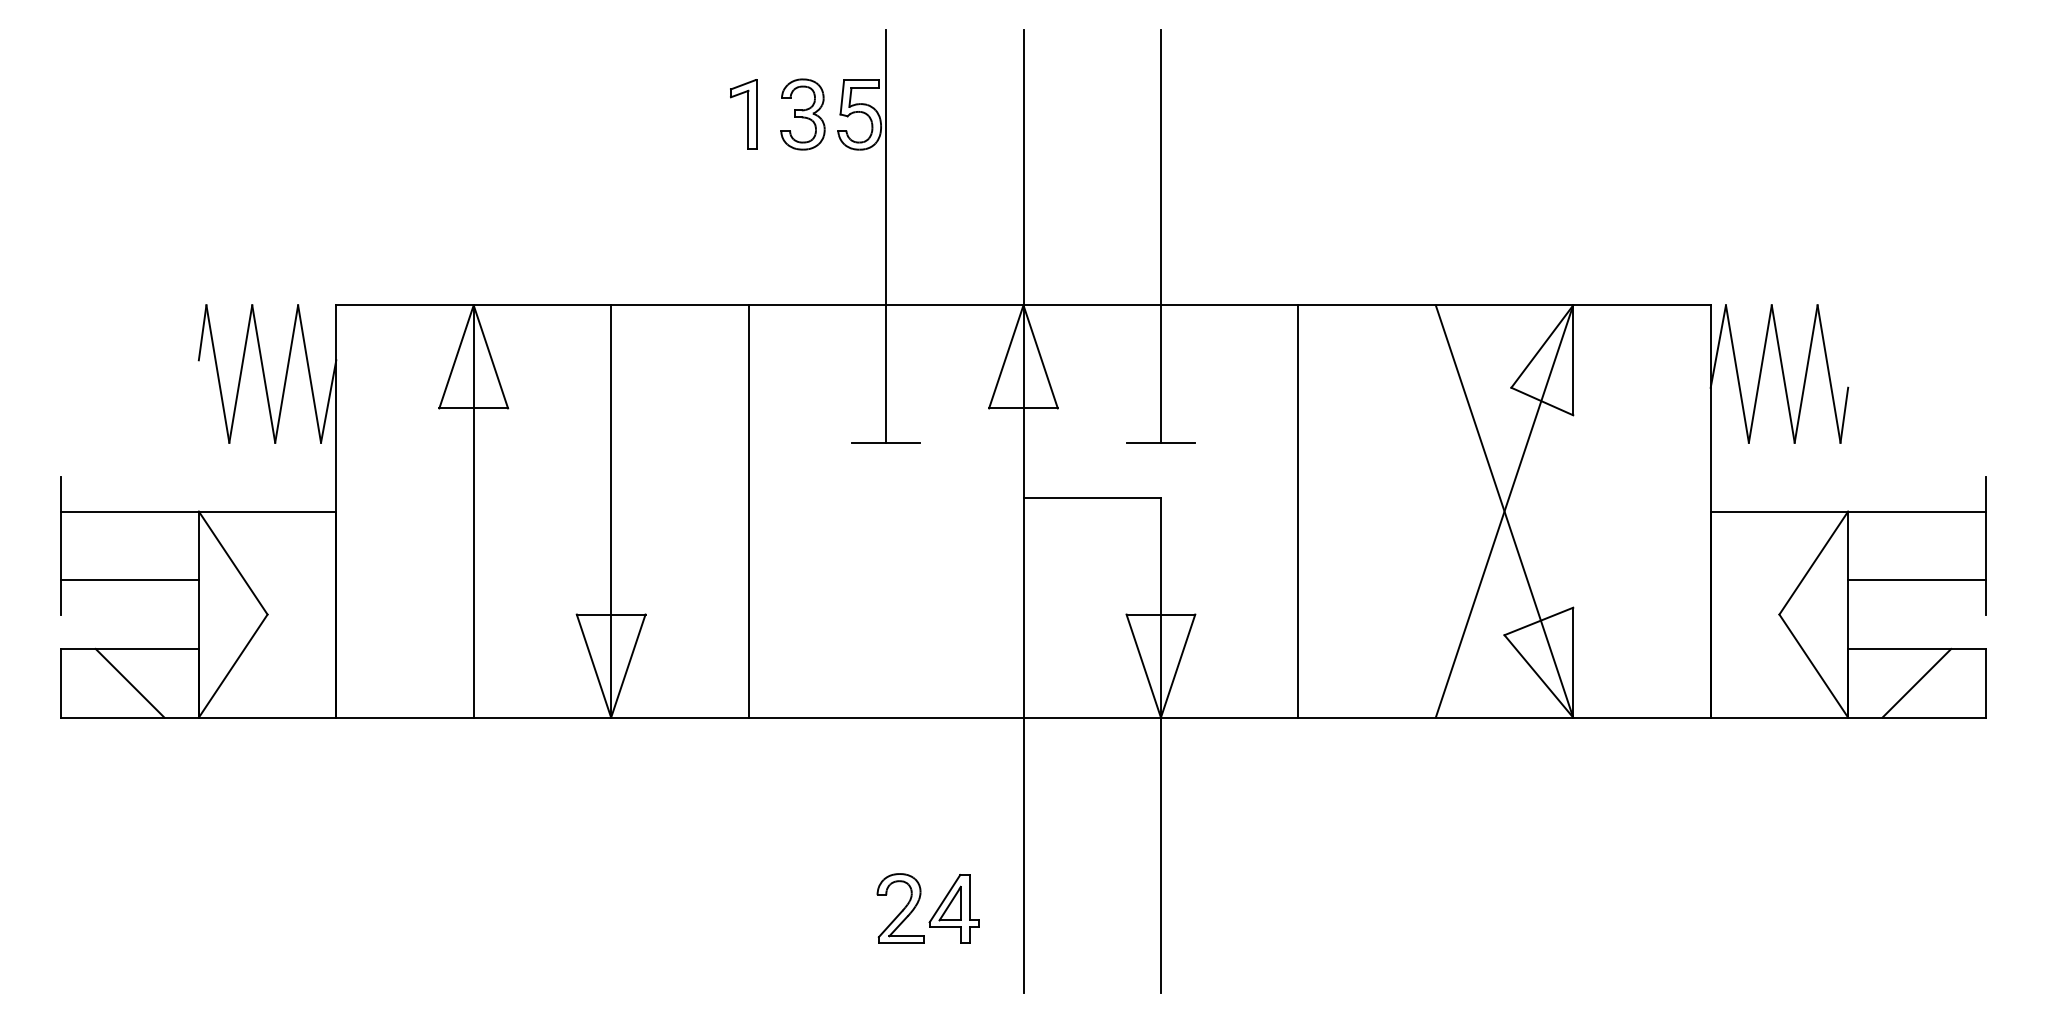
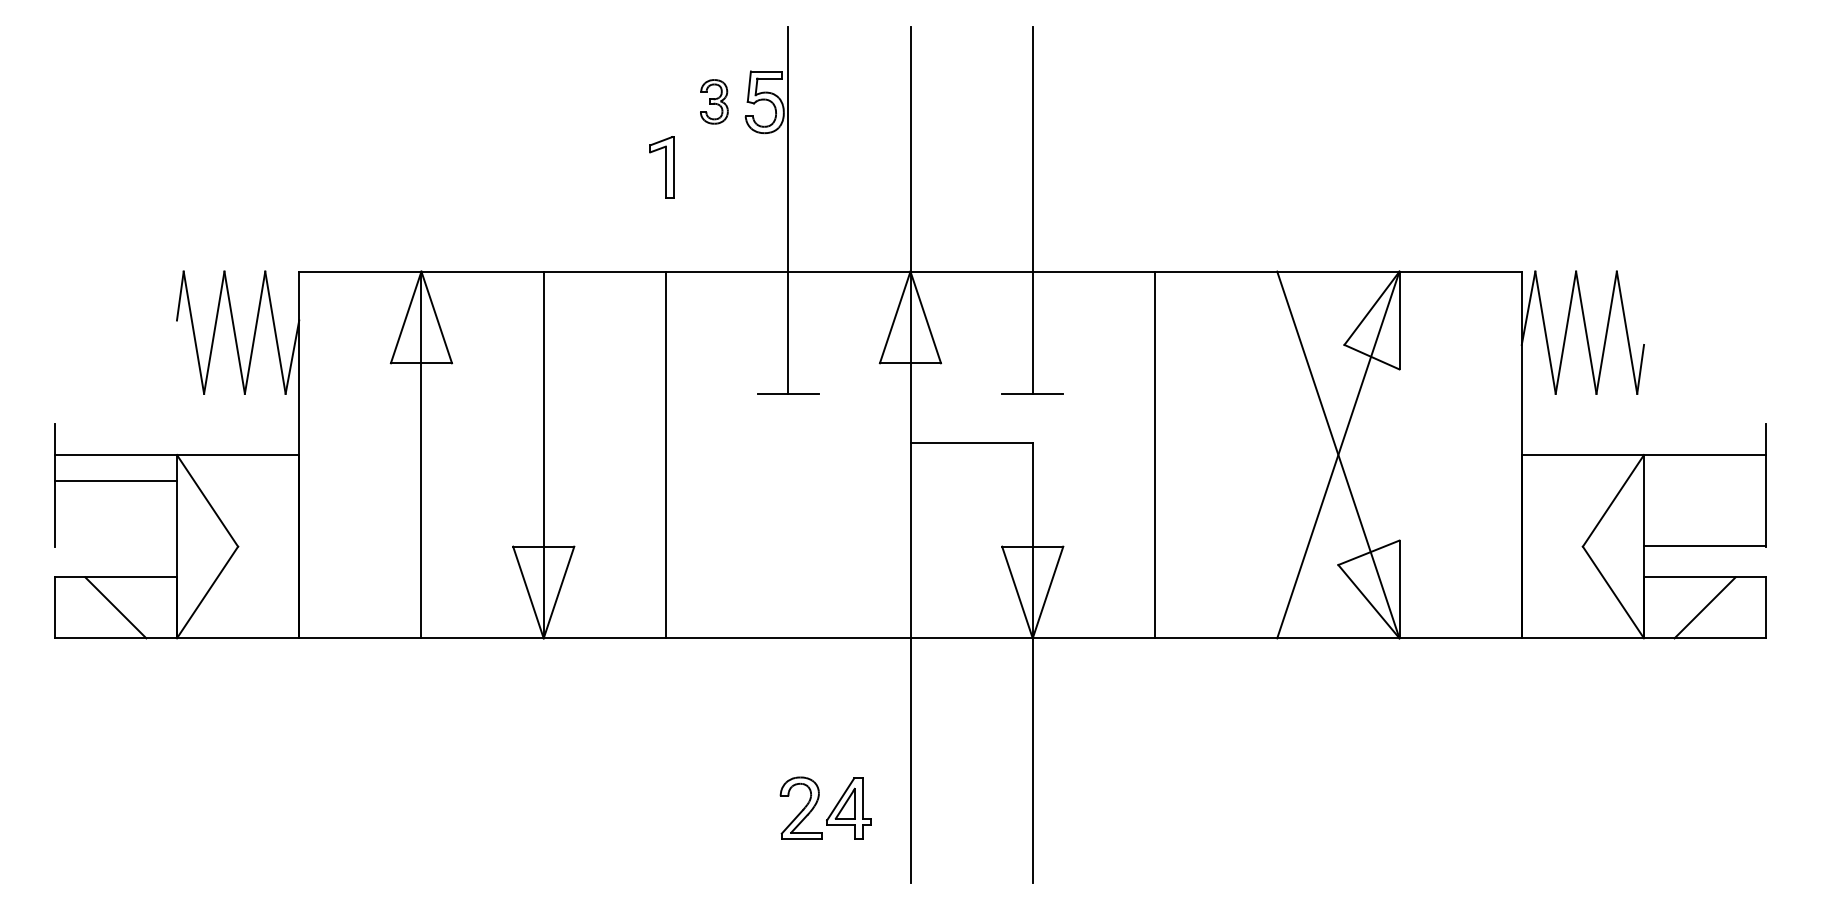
part: (743, 114) -> (661, 167), moved
part: (802, 114) -> (713, 101), size x0.7
line: (129, 580) -> (115, 481), moved
line: (1916, 580) -> (1704, 546), moved

